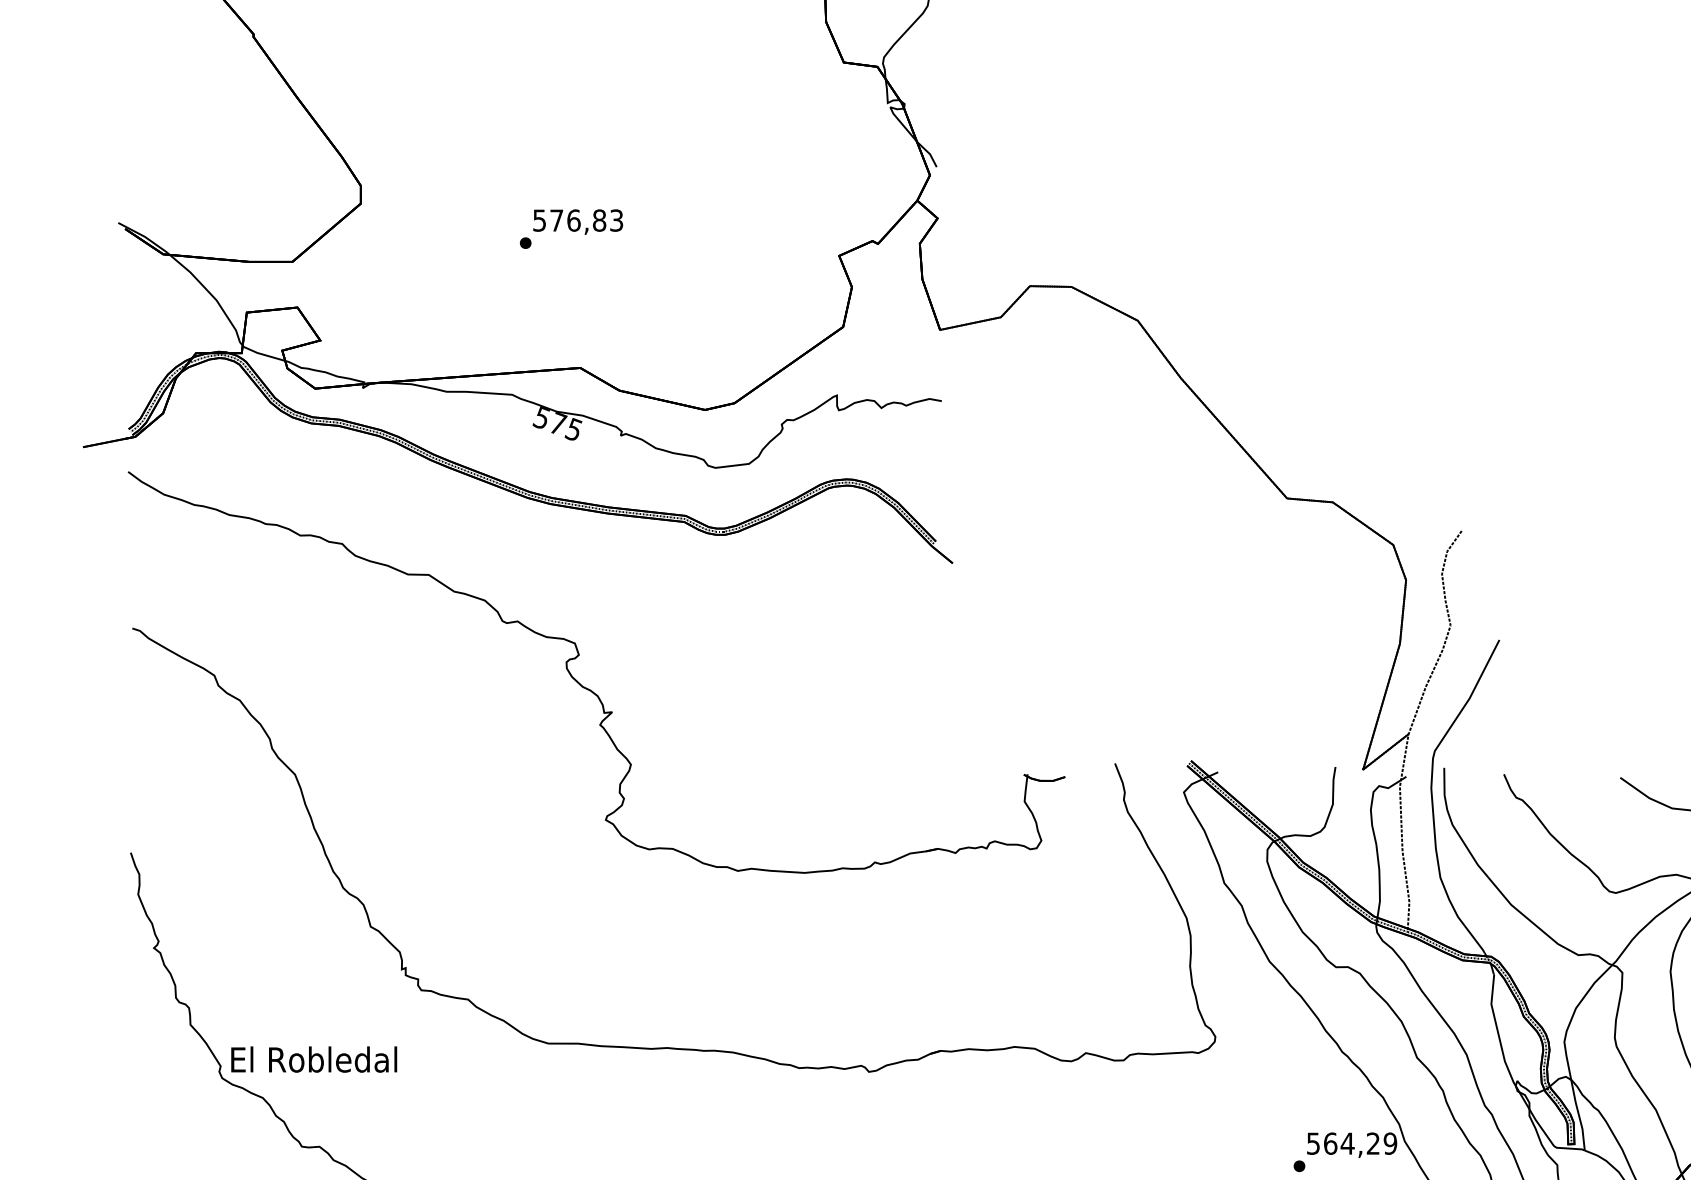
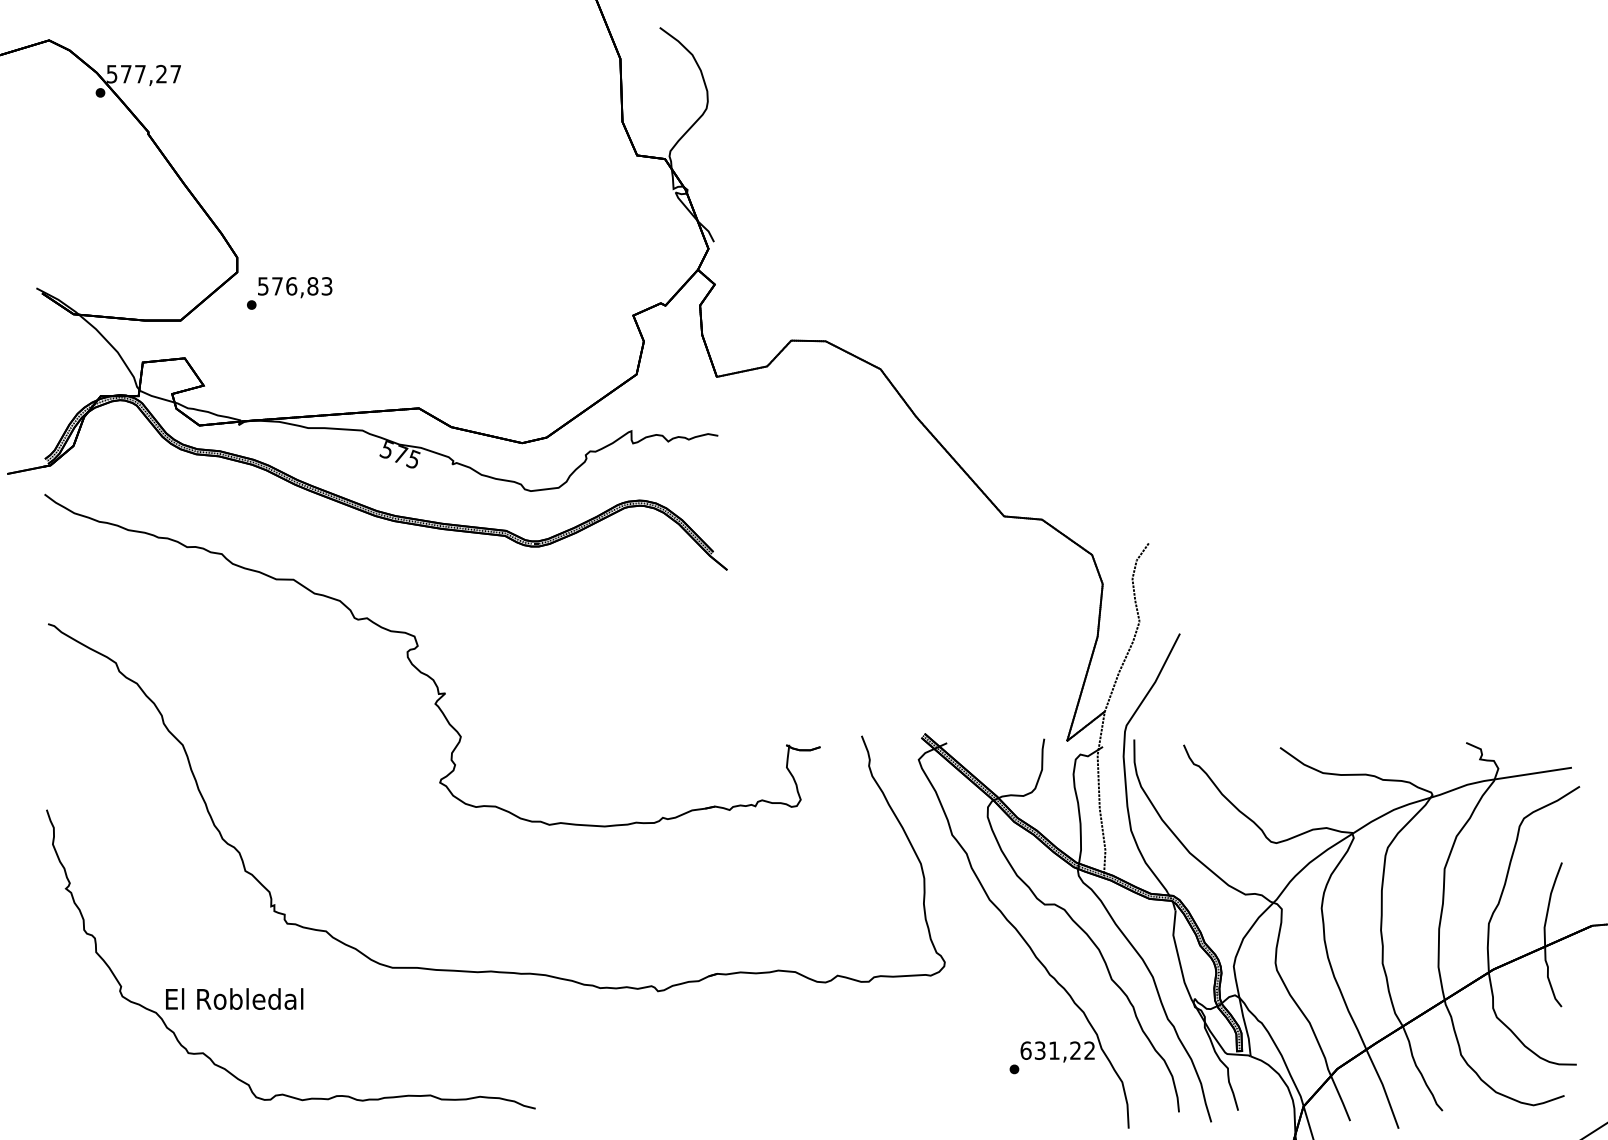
text: (571, 229) -> (289, 293), moved
text: (314, 1058) -> (234, 998), moved
text: (1351, 1143) -> (1057, 1050), 564,29 -> 631,22

